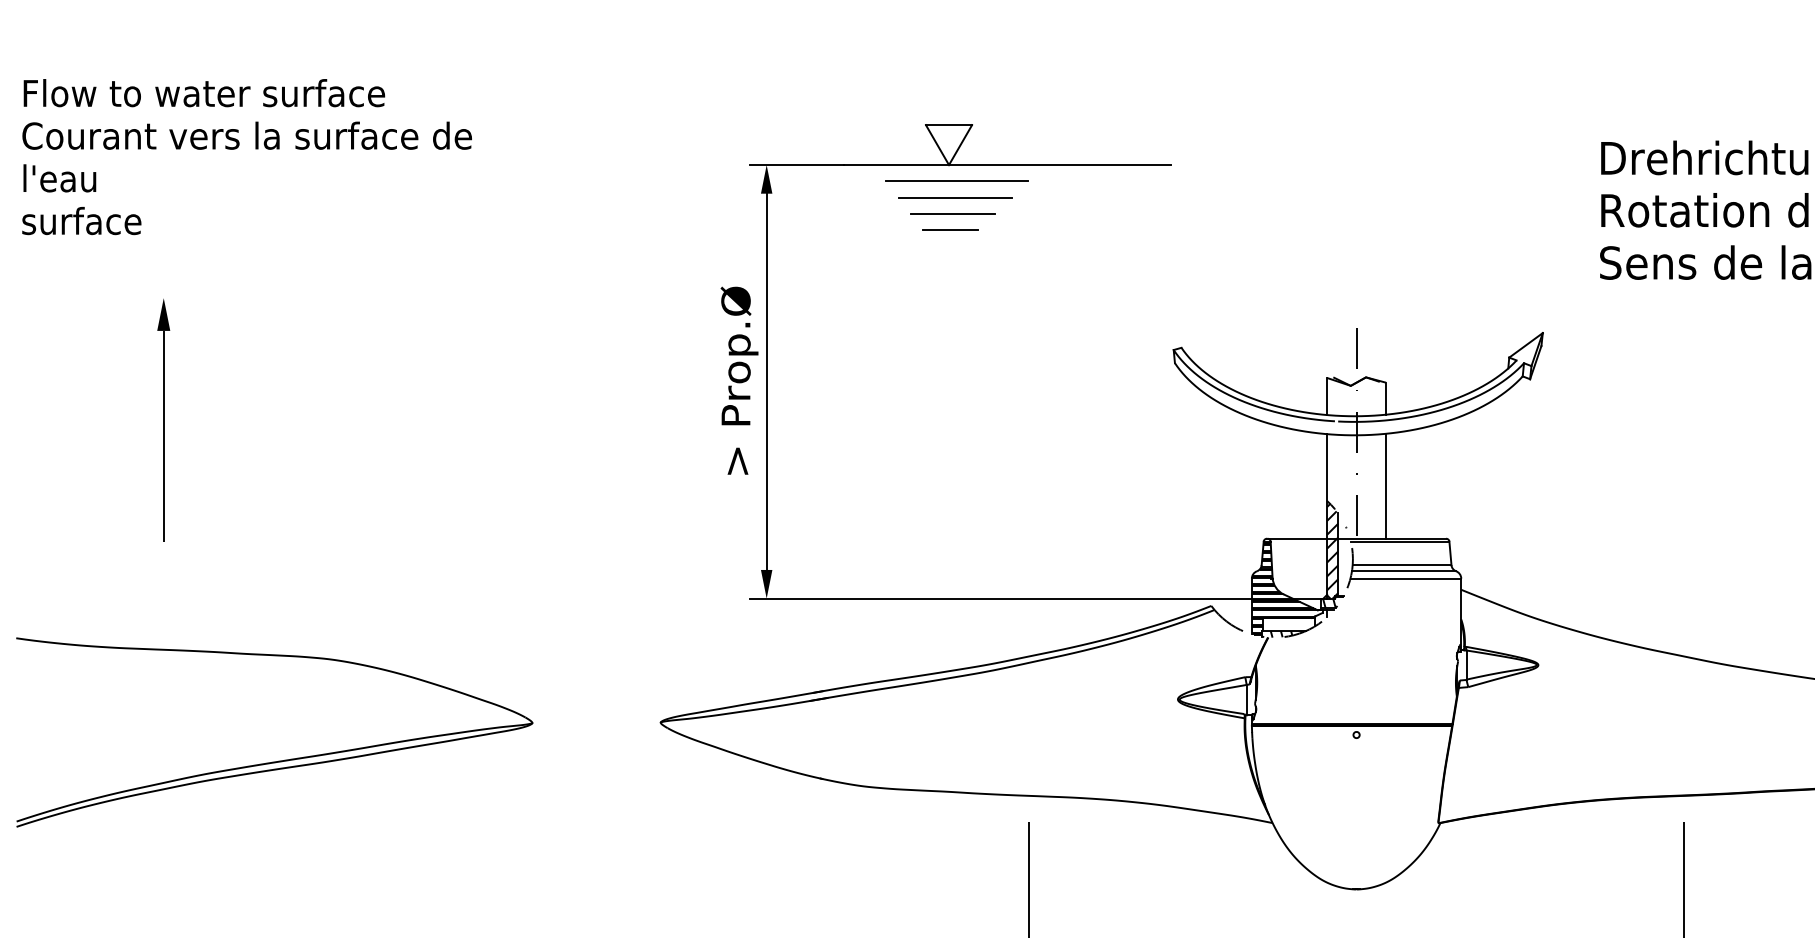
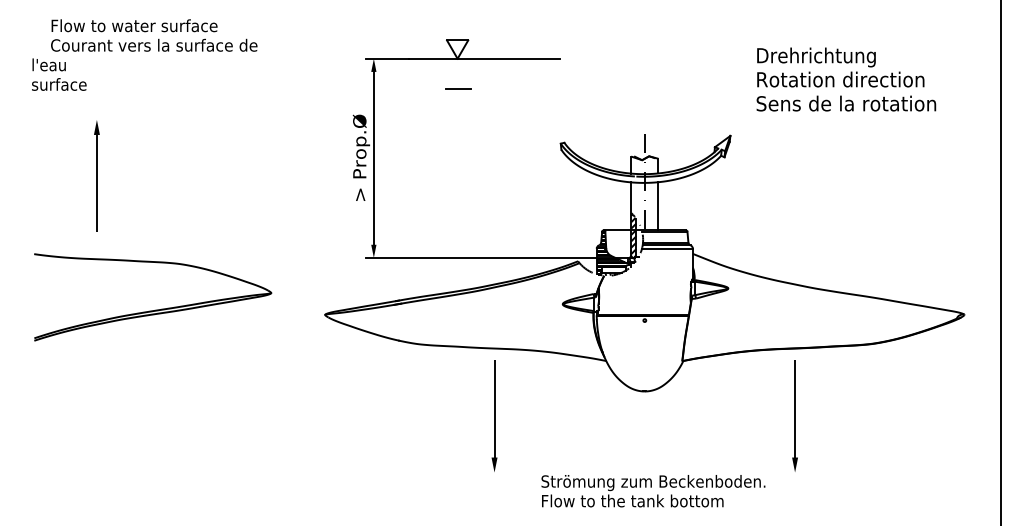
text: (247, 114) -> (154, 35), moved
line: (957, 181) -> (461, 66), removed
line: (955, 197) -> (460, 73), removed
line: (953, 214) -> (459, 81), removed
part: (280, 758) -> (155, 309), moved

